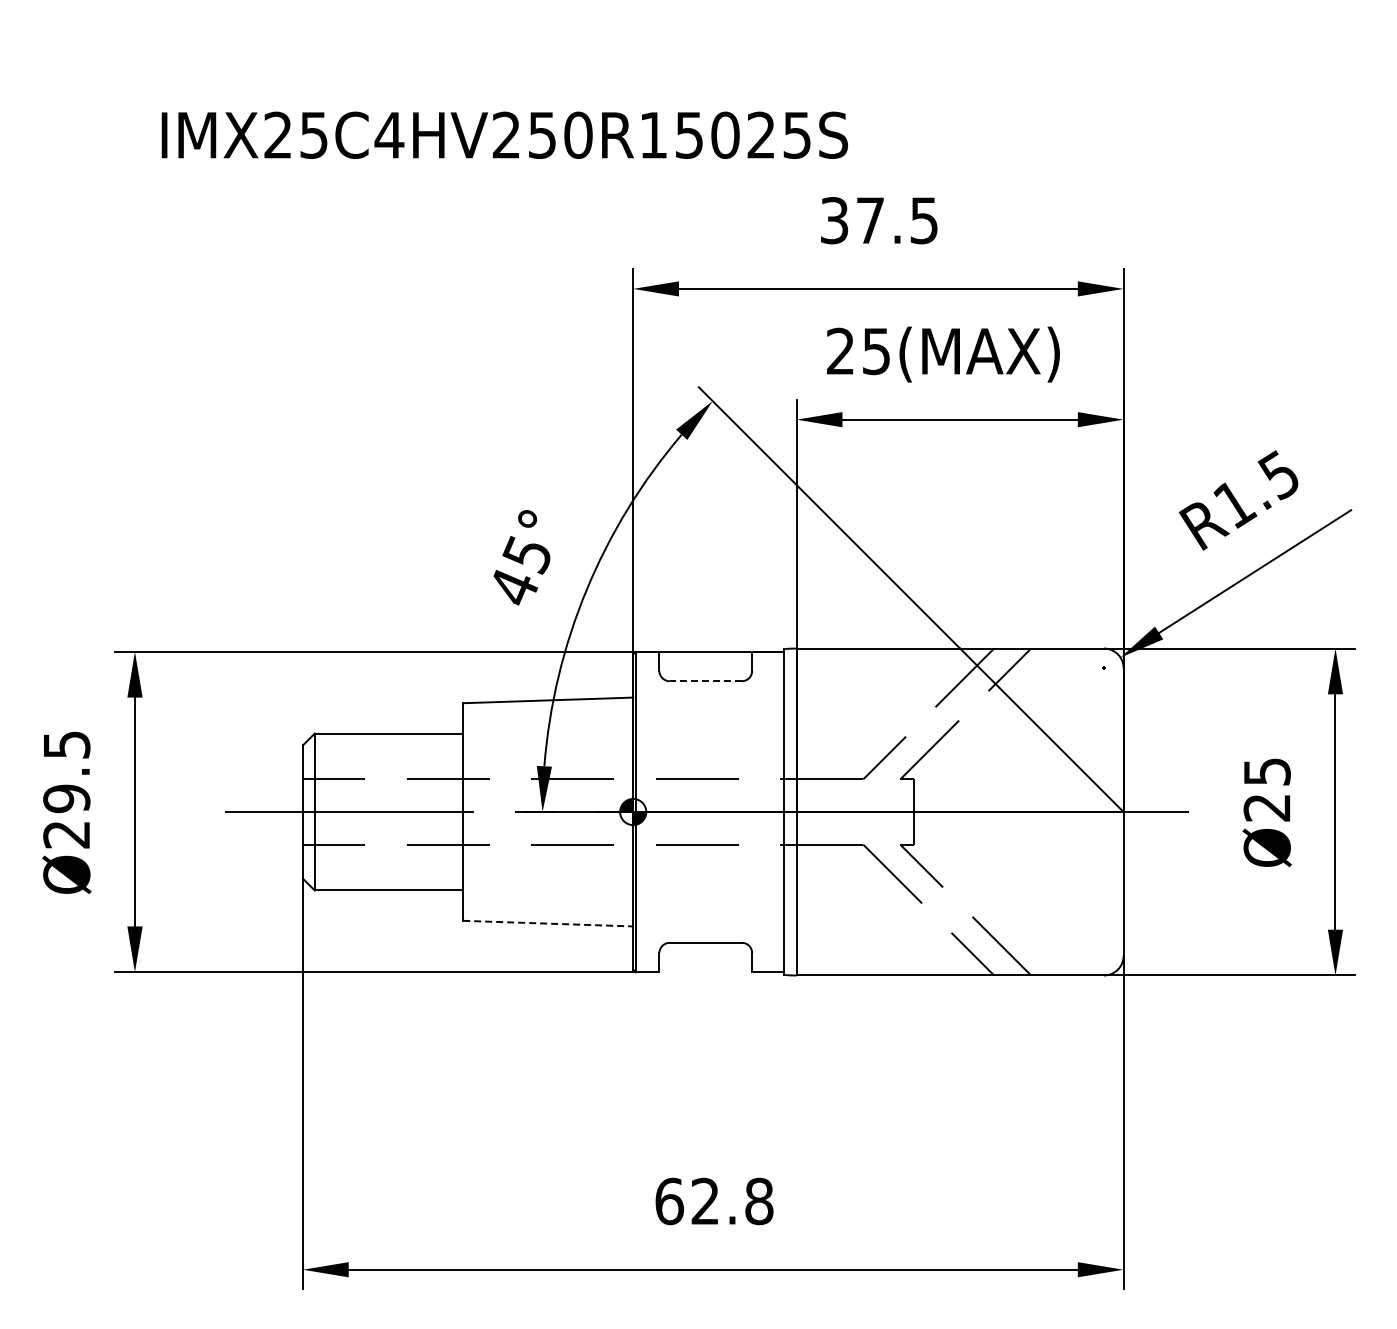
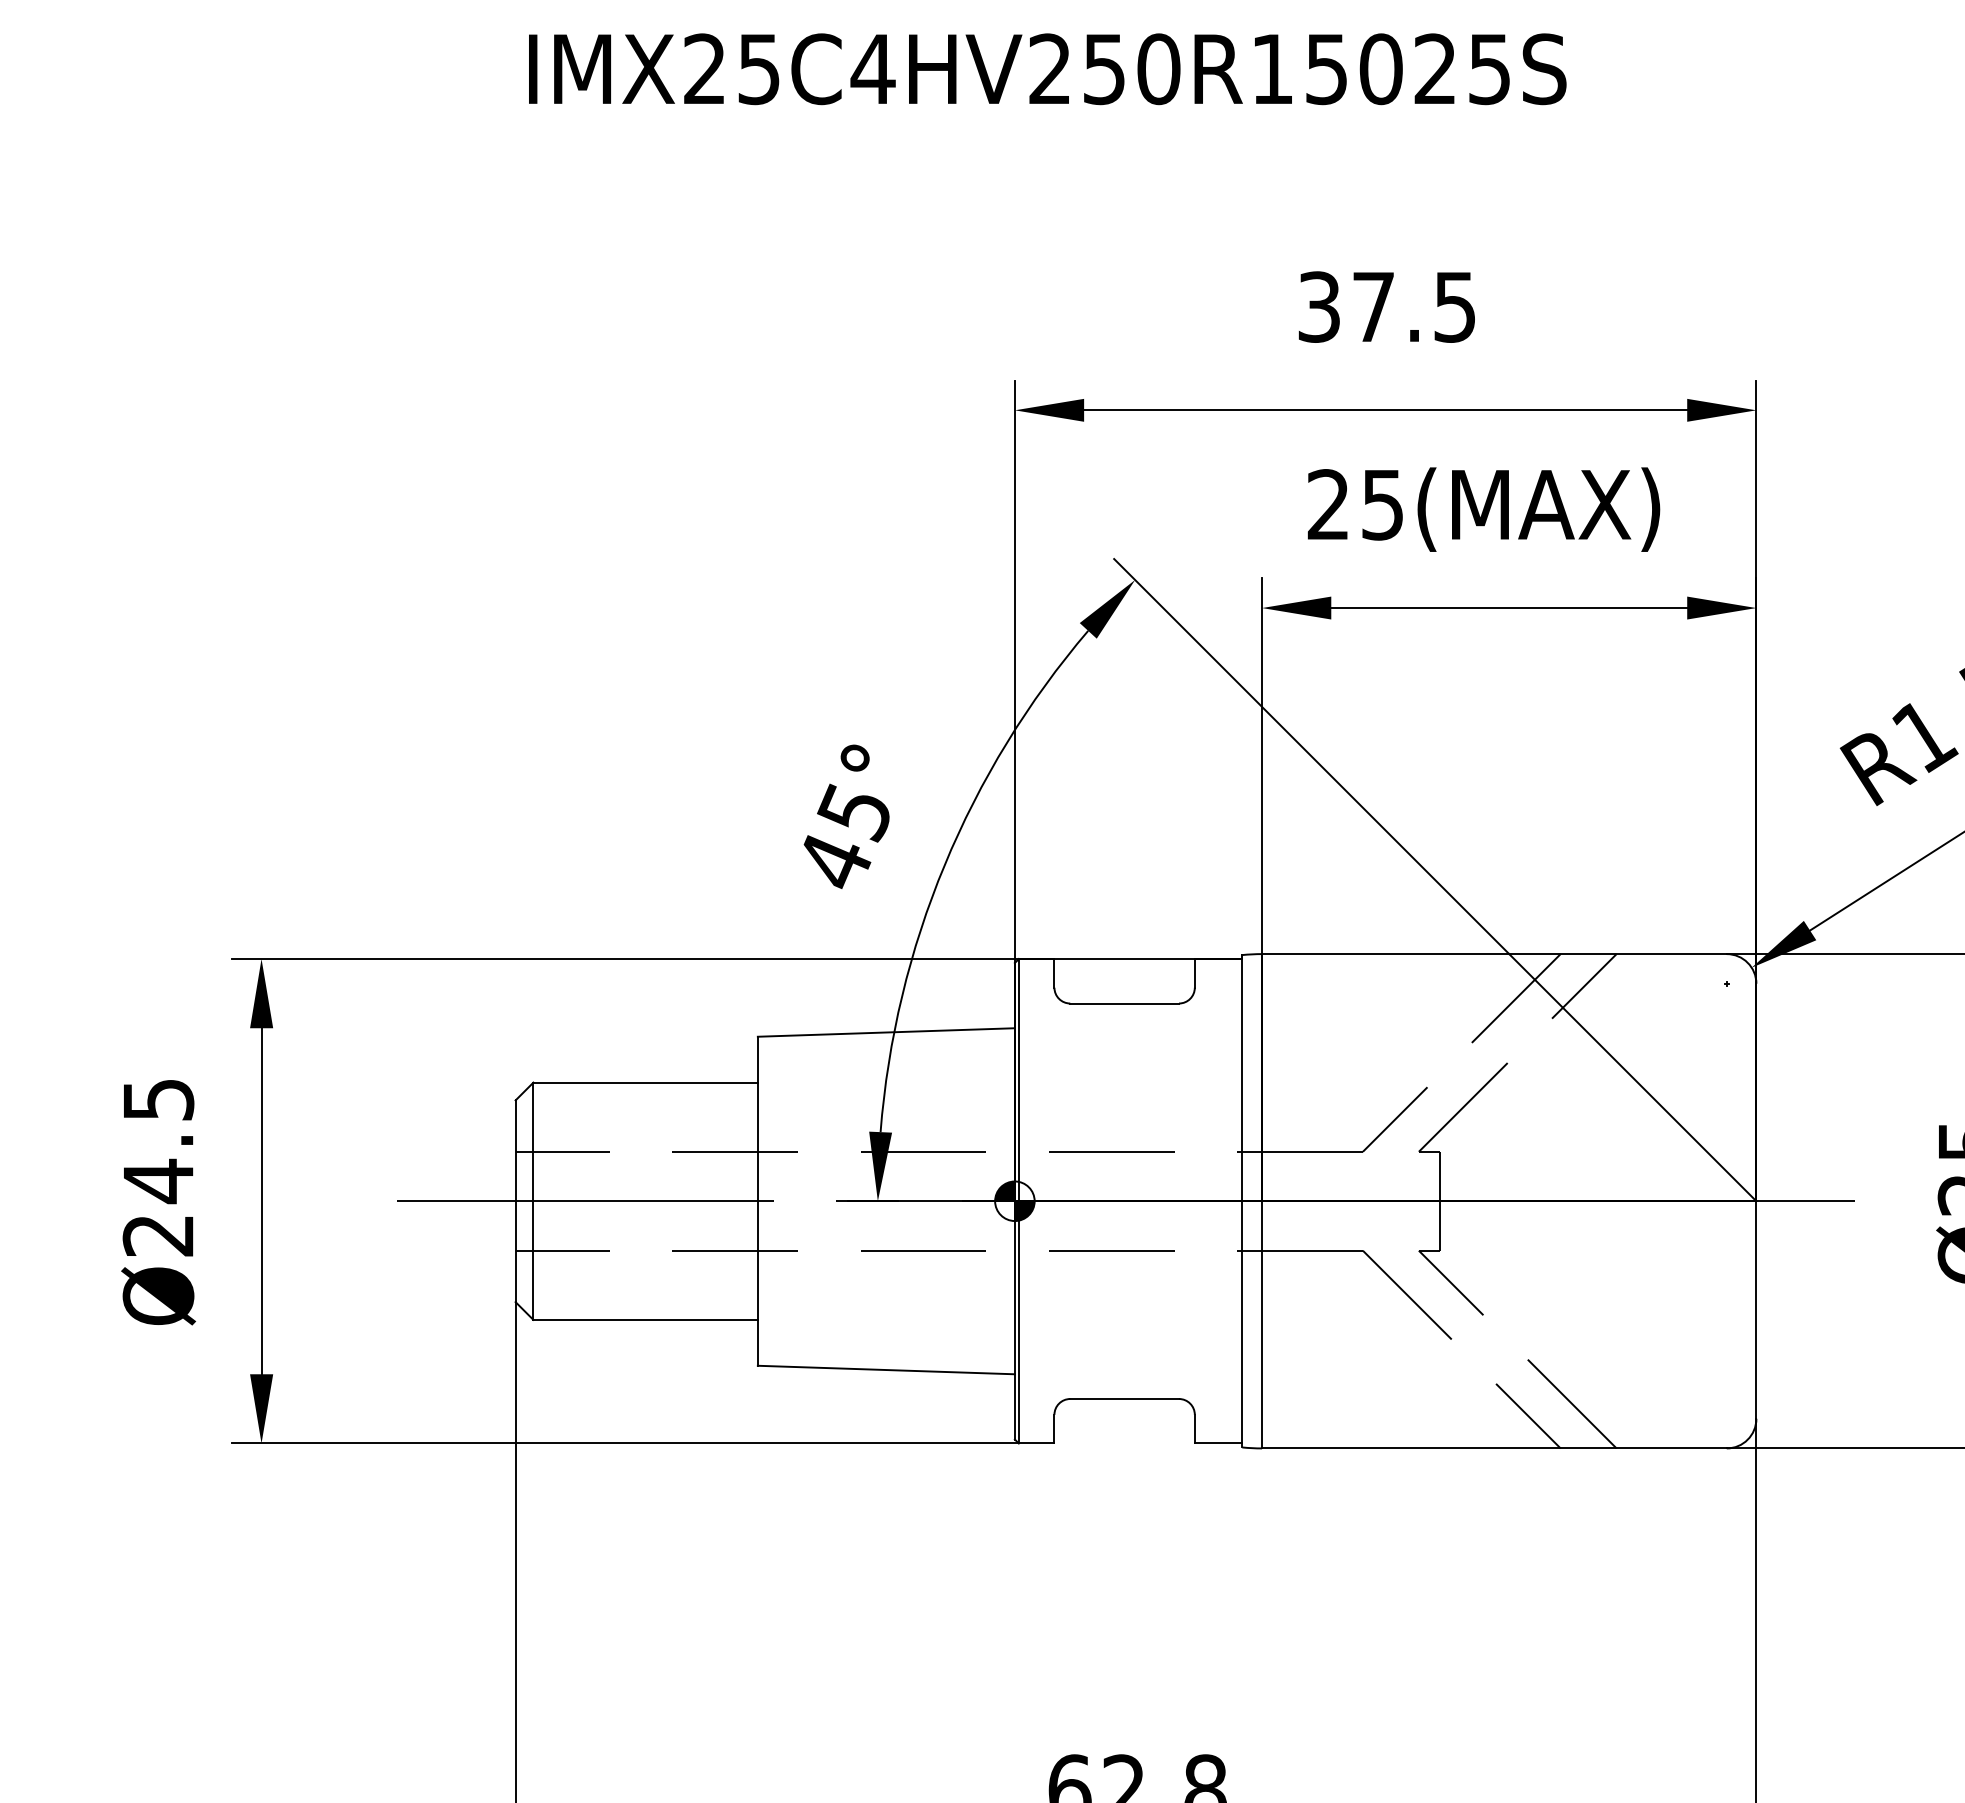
text: (504, 134) -> (1047, 67), moved
line: (705, 681) -> (1124, 1003), dashed -> solid
text: (66, 798) -> (158, 1180), Ø29.5 -> Ø24.5
line: (548, 923) -> (886, 1369), dashed -> solid

